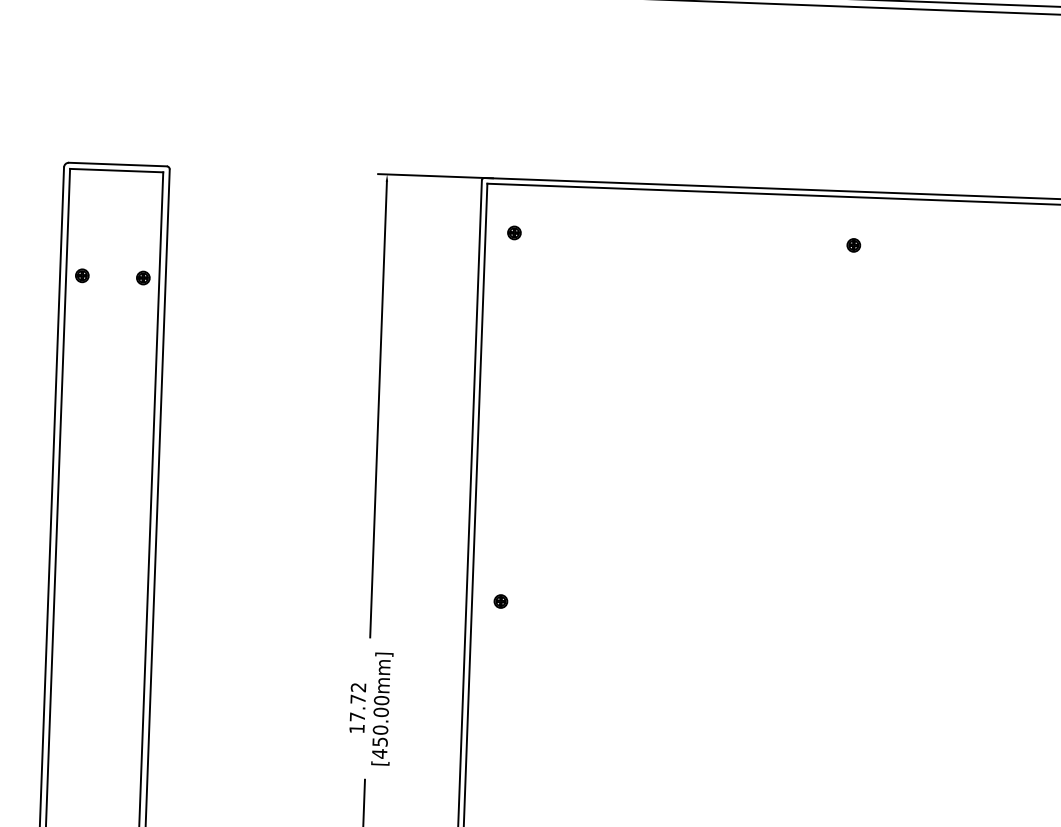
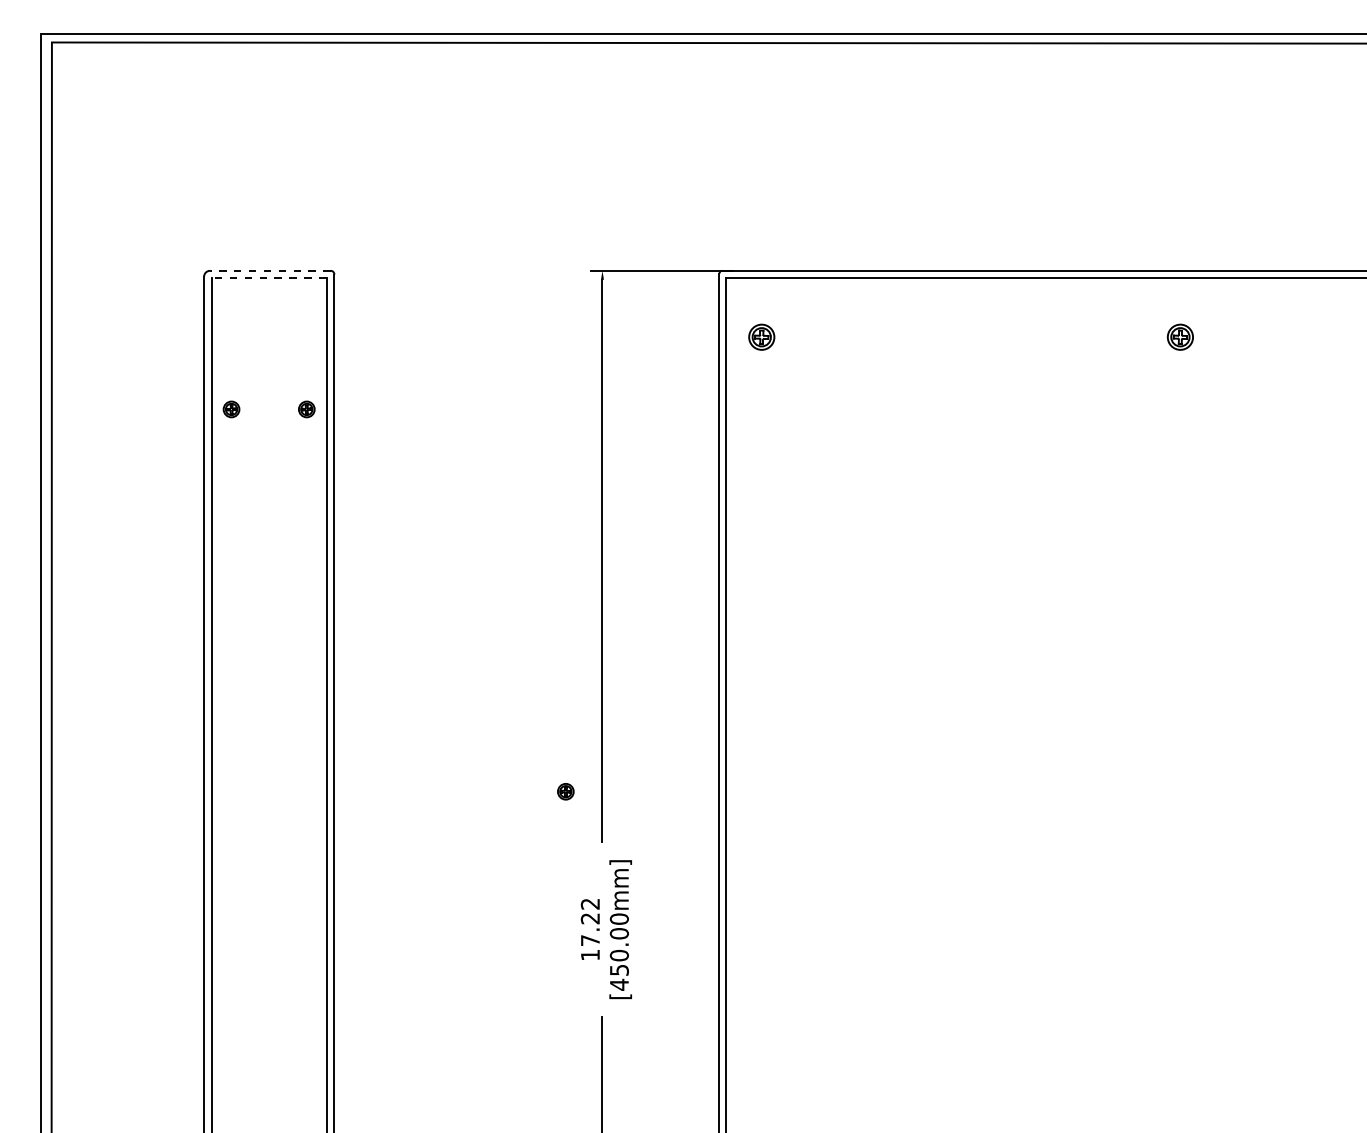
line: (117, 164) -> (269, 270), solid -> dashed
line: (116, 170) -> (268, 278), solid -> dashed
part: (514, 232) -> (761, 336), size x1.6
part: (853, 244) -> (1180, 336), size x1.6
part: (500, 601) -> (565, 791), moved
text: (357, 699) -> (589, 918), 17.72 -> 17.22

